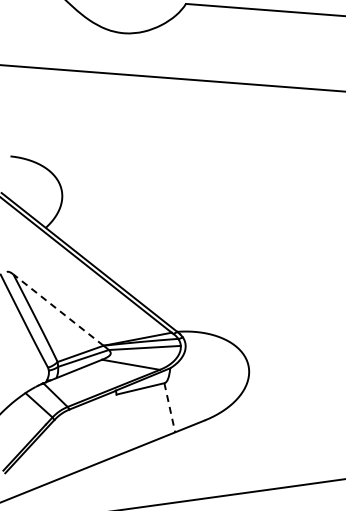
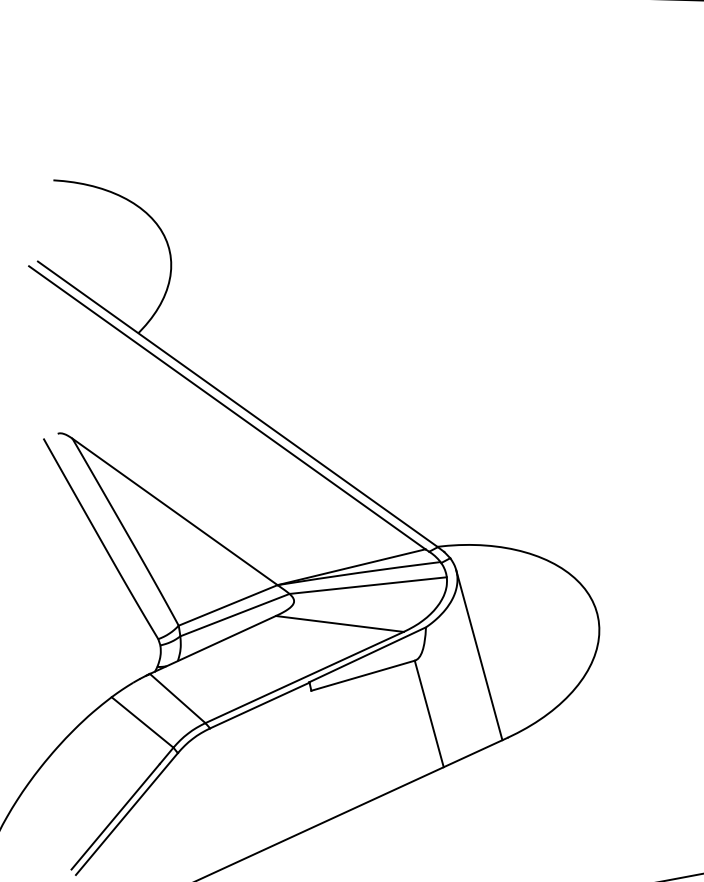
line: (58, 309) -> (174, 510), dashed -> solid
line: (193, 382) -> (478, 656), added
line: (169, 408) -> (428, 715), dashed -> solid

